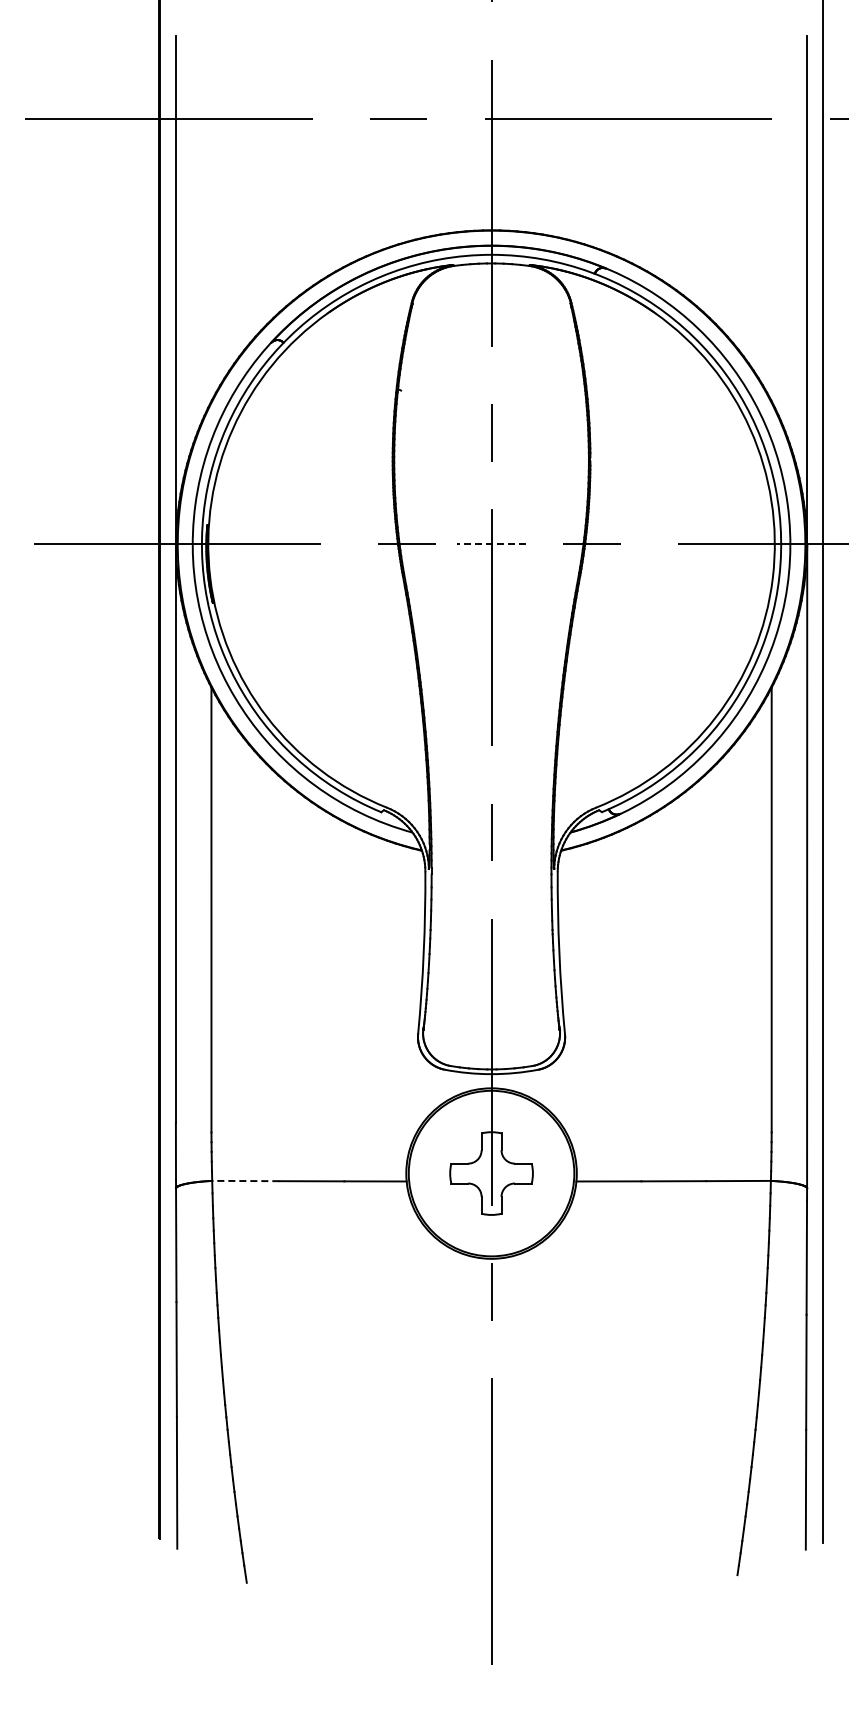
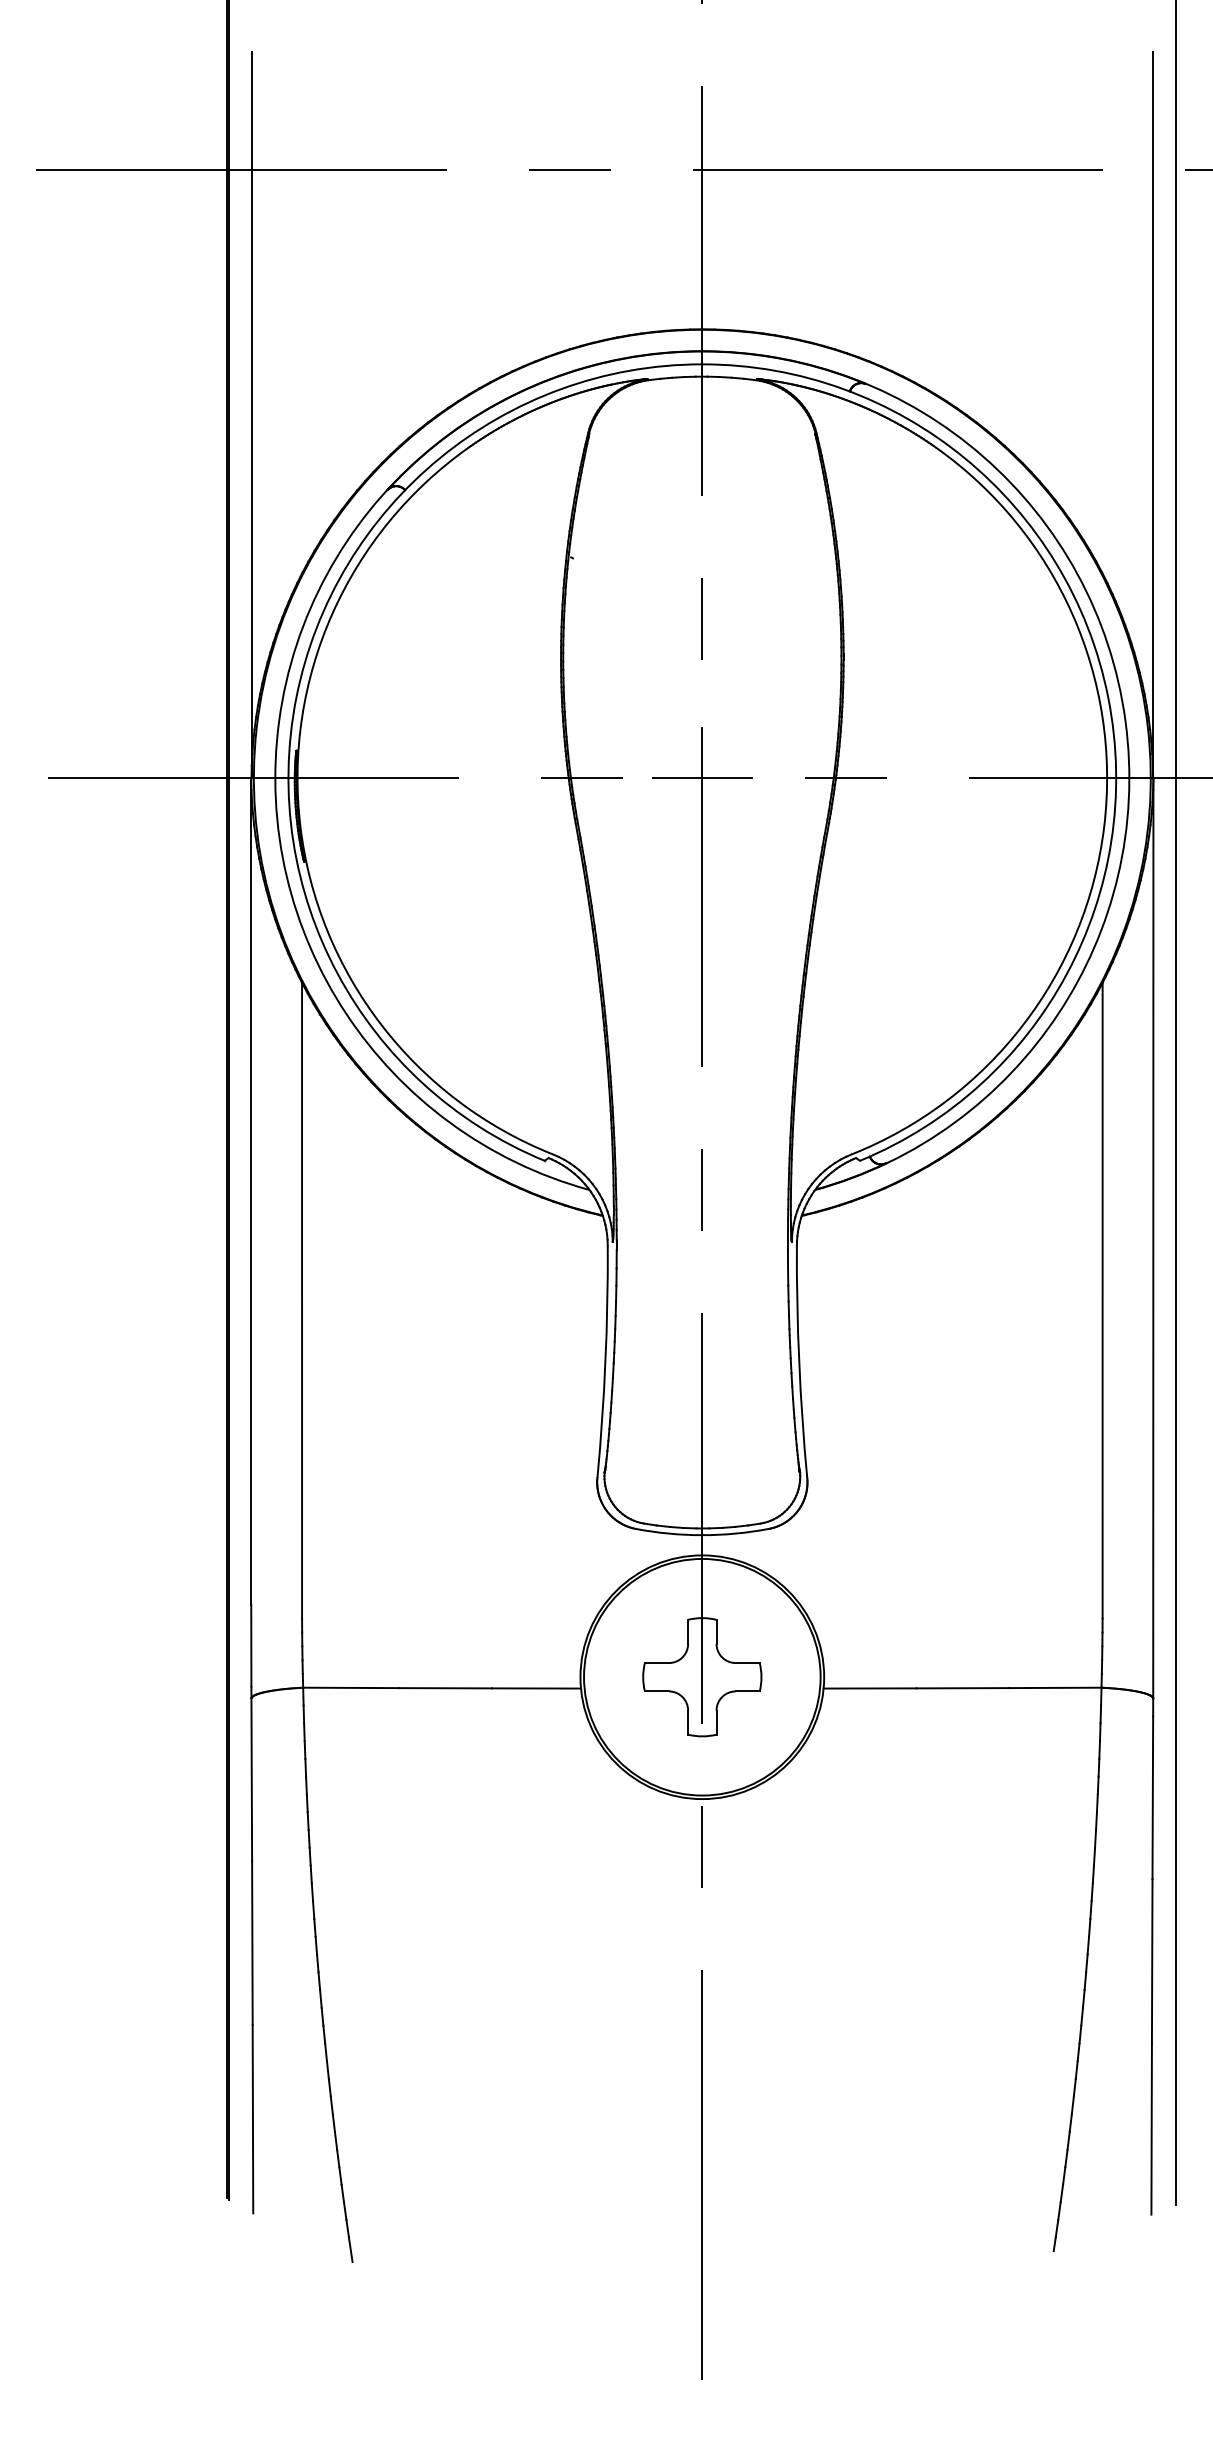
line: (491, 544) -> (702, 778), dashed -> solid
line: (245, 1181) -> (350, 1688), dashed -> solid

